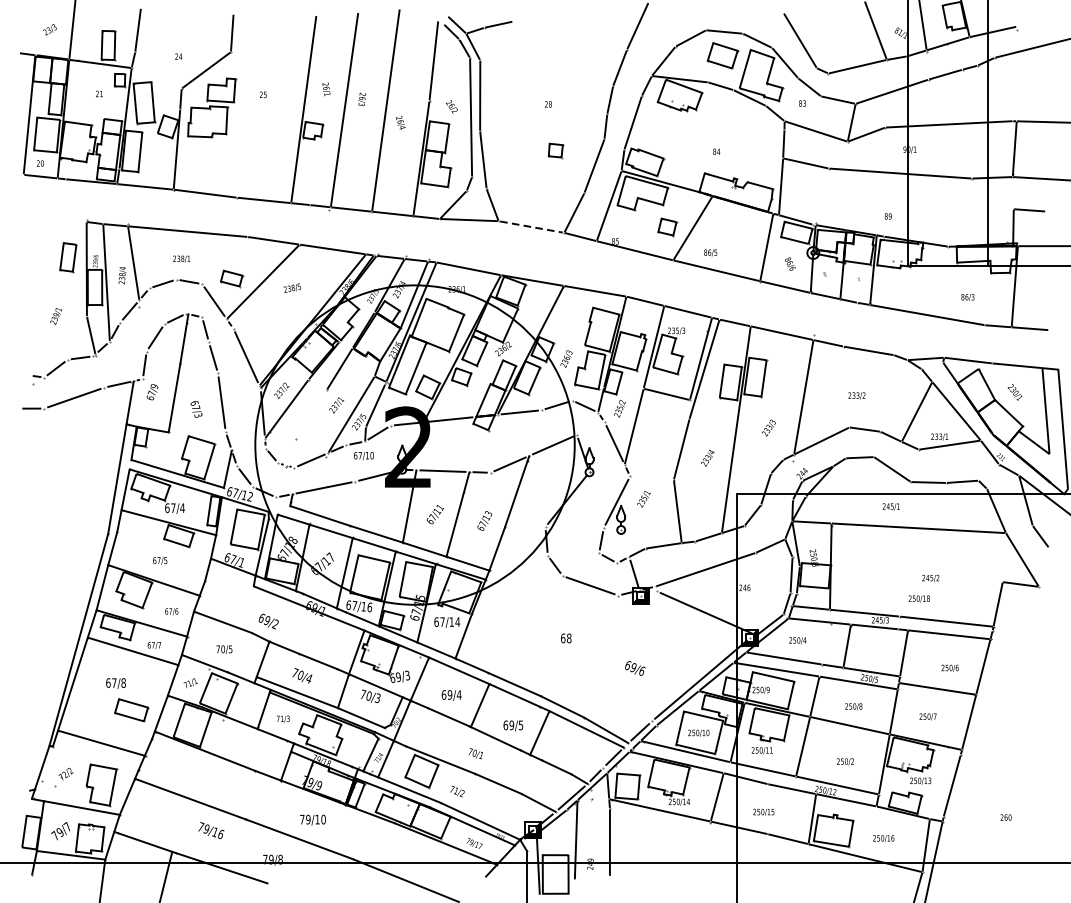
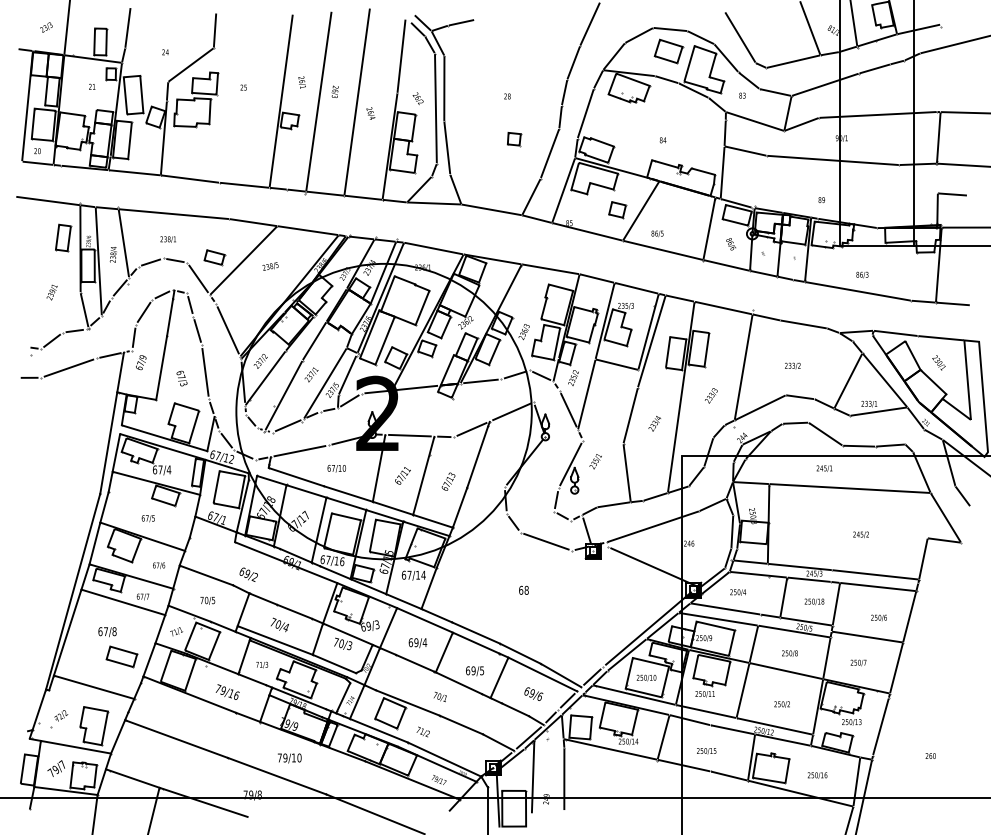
line: (51, 216) -> (47, 200), added
line: (532, 226) -> (492, 209), dashed -> solid
text: (967, 296) -> (862, 274), moved
line: (306, 427) -> (283, 395), added
text: (363, 455) -> (336, 468), moved
text: (919, 598) -> (814, 601), moved
text: (634, 667) -> (533, 693), moved
text: (211, 829) -> (227, 691), moved

